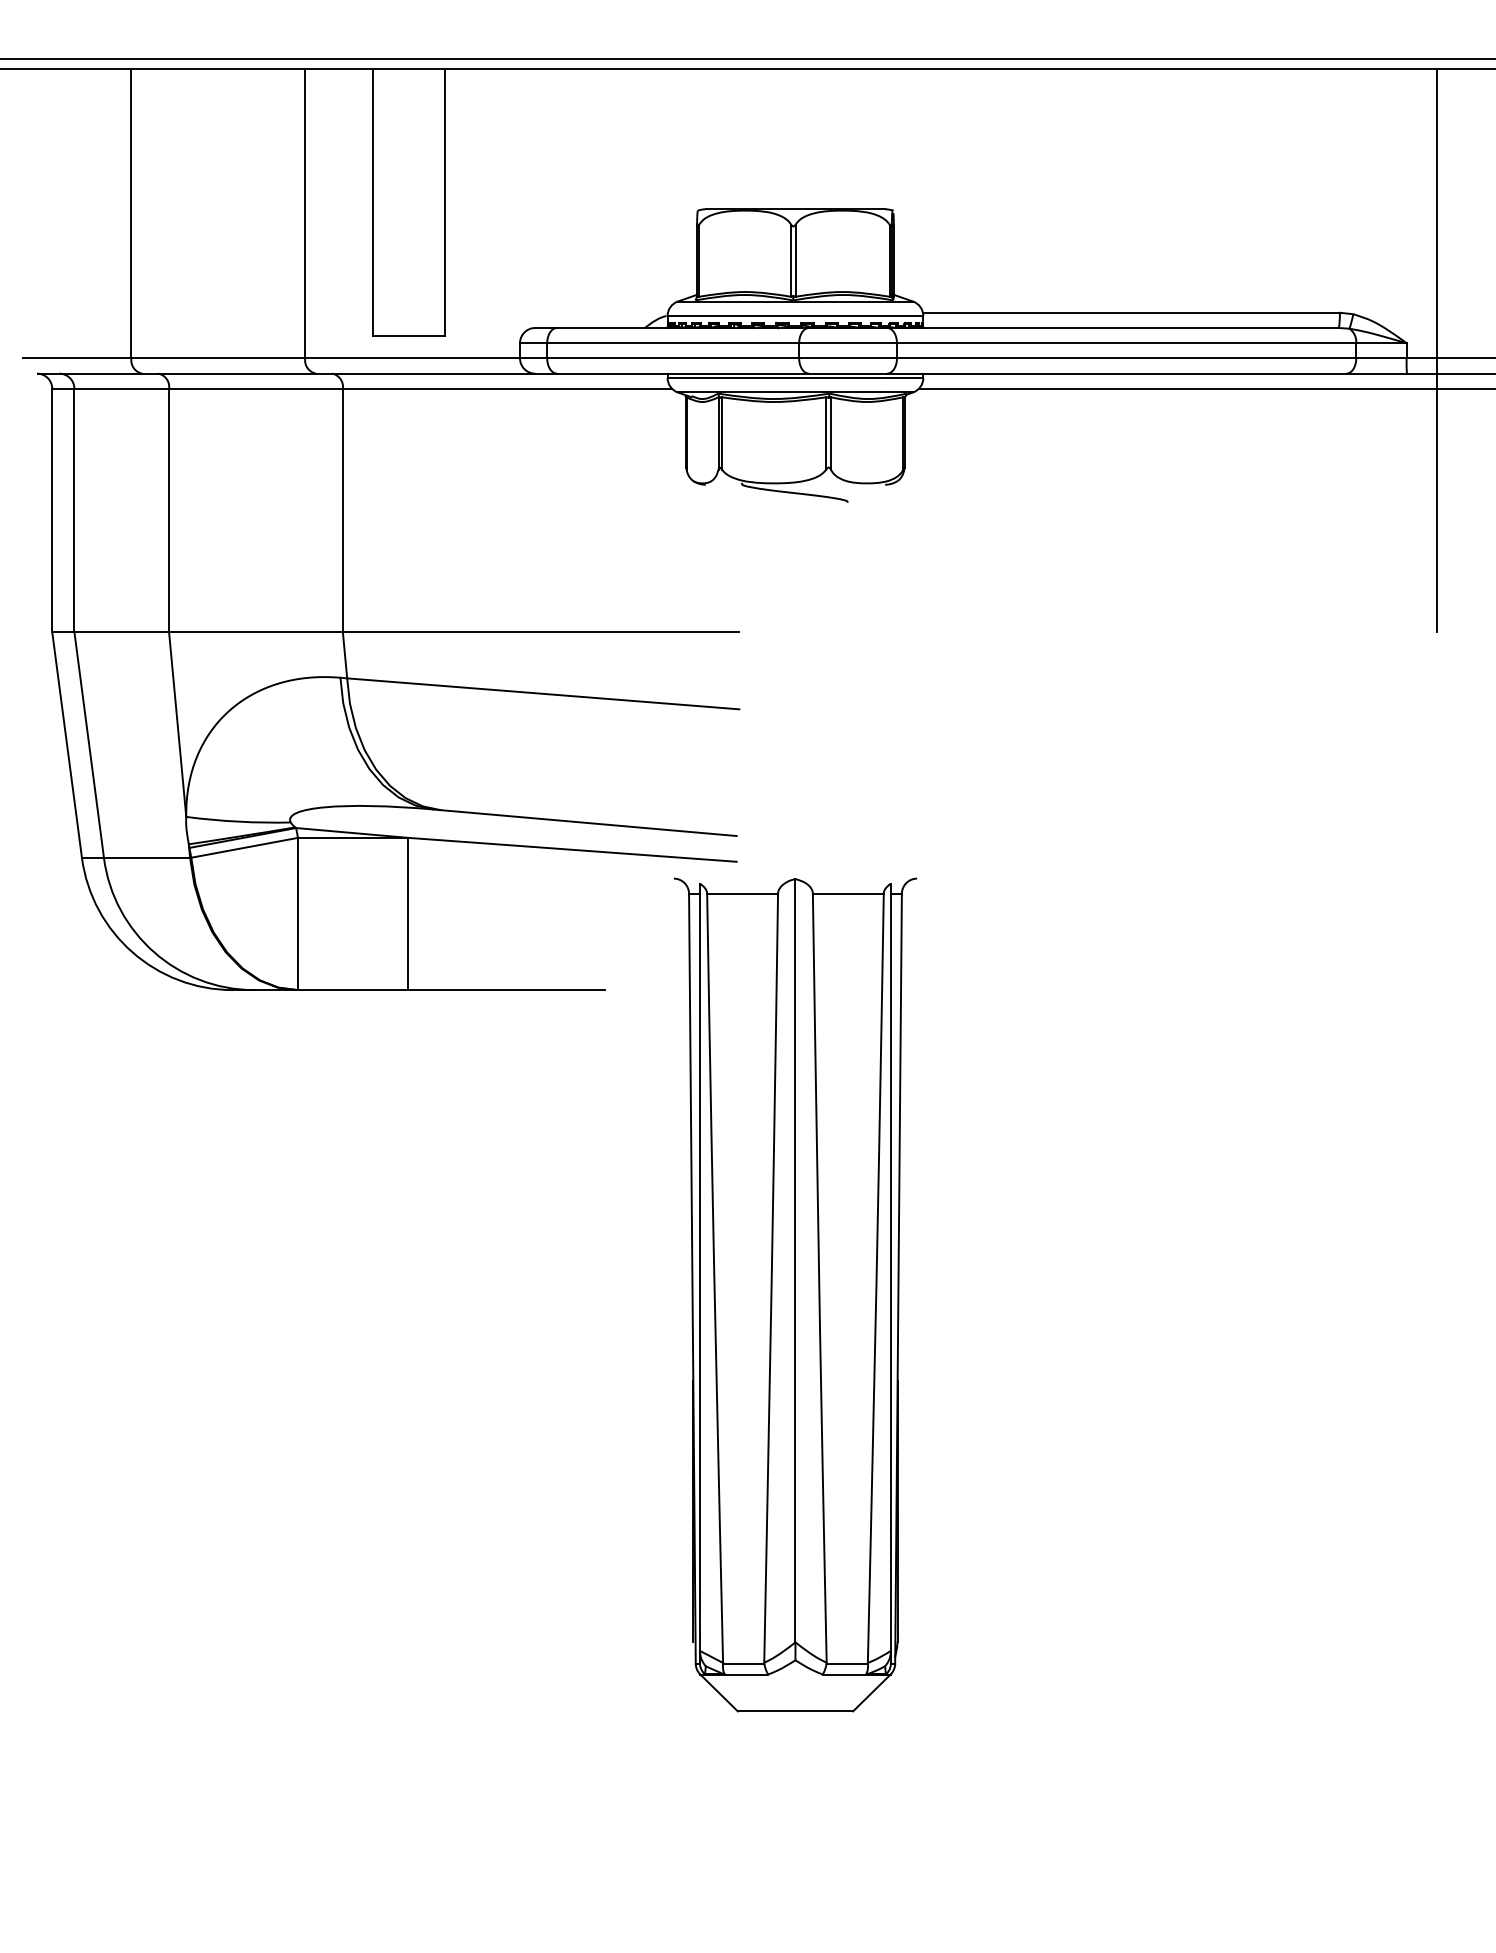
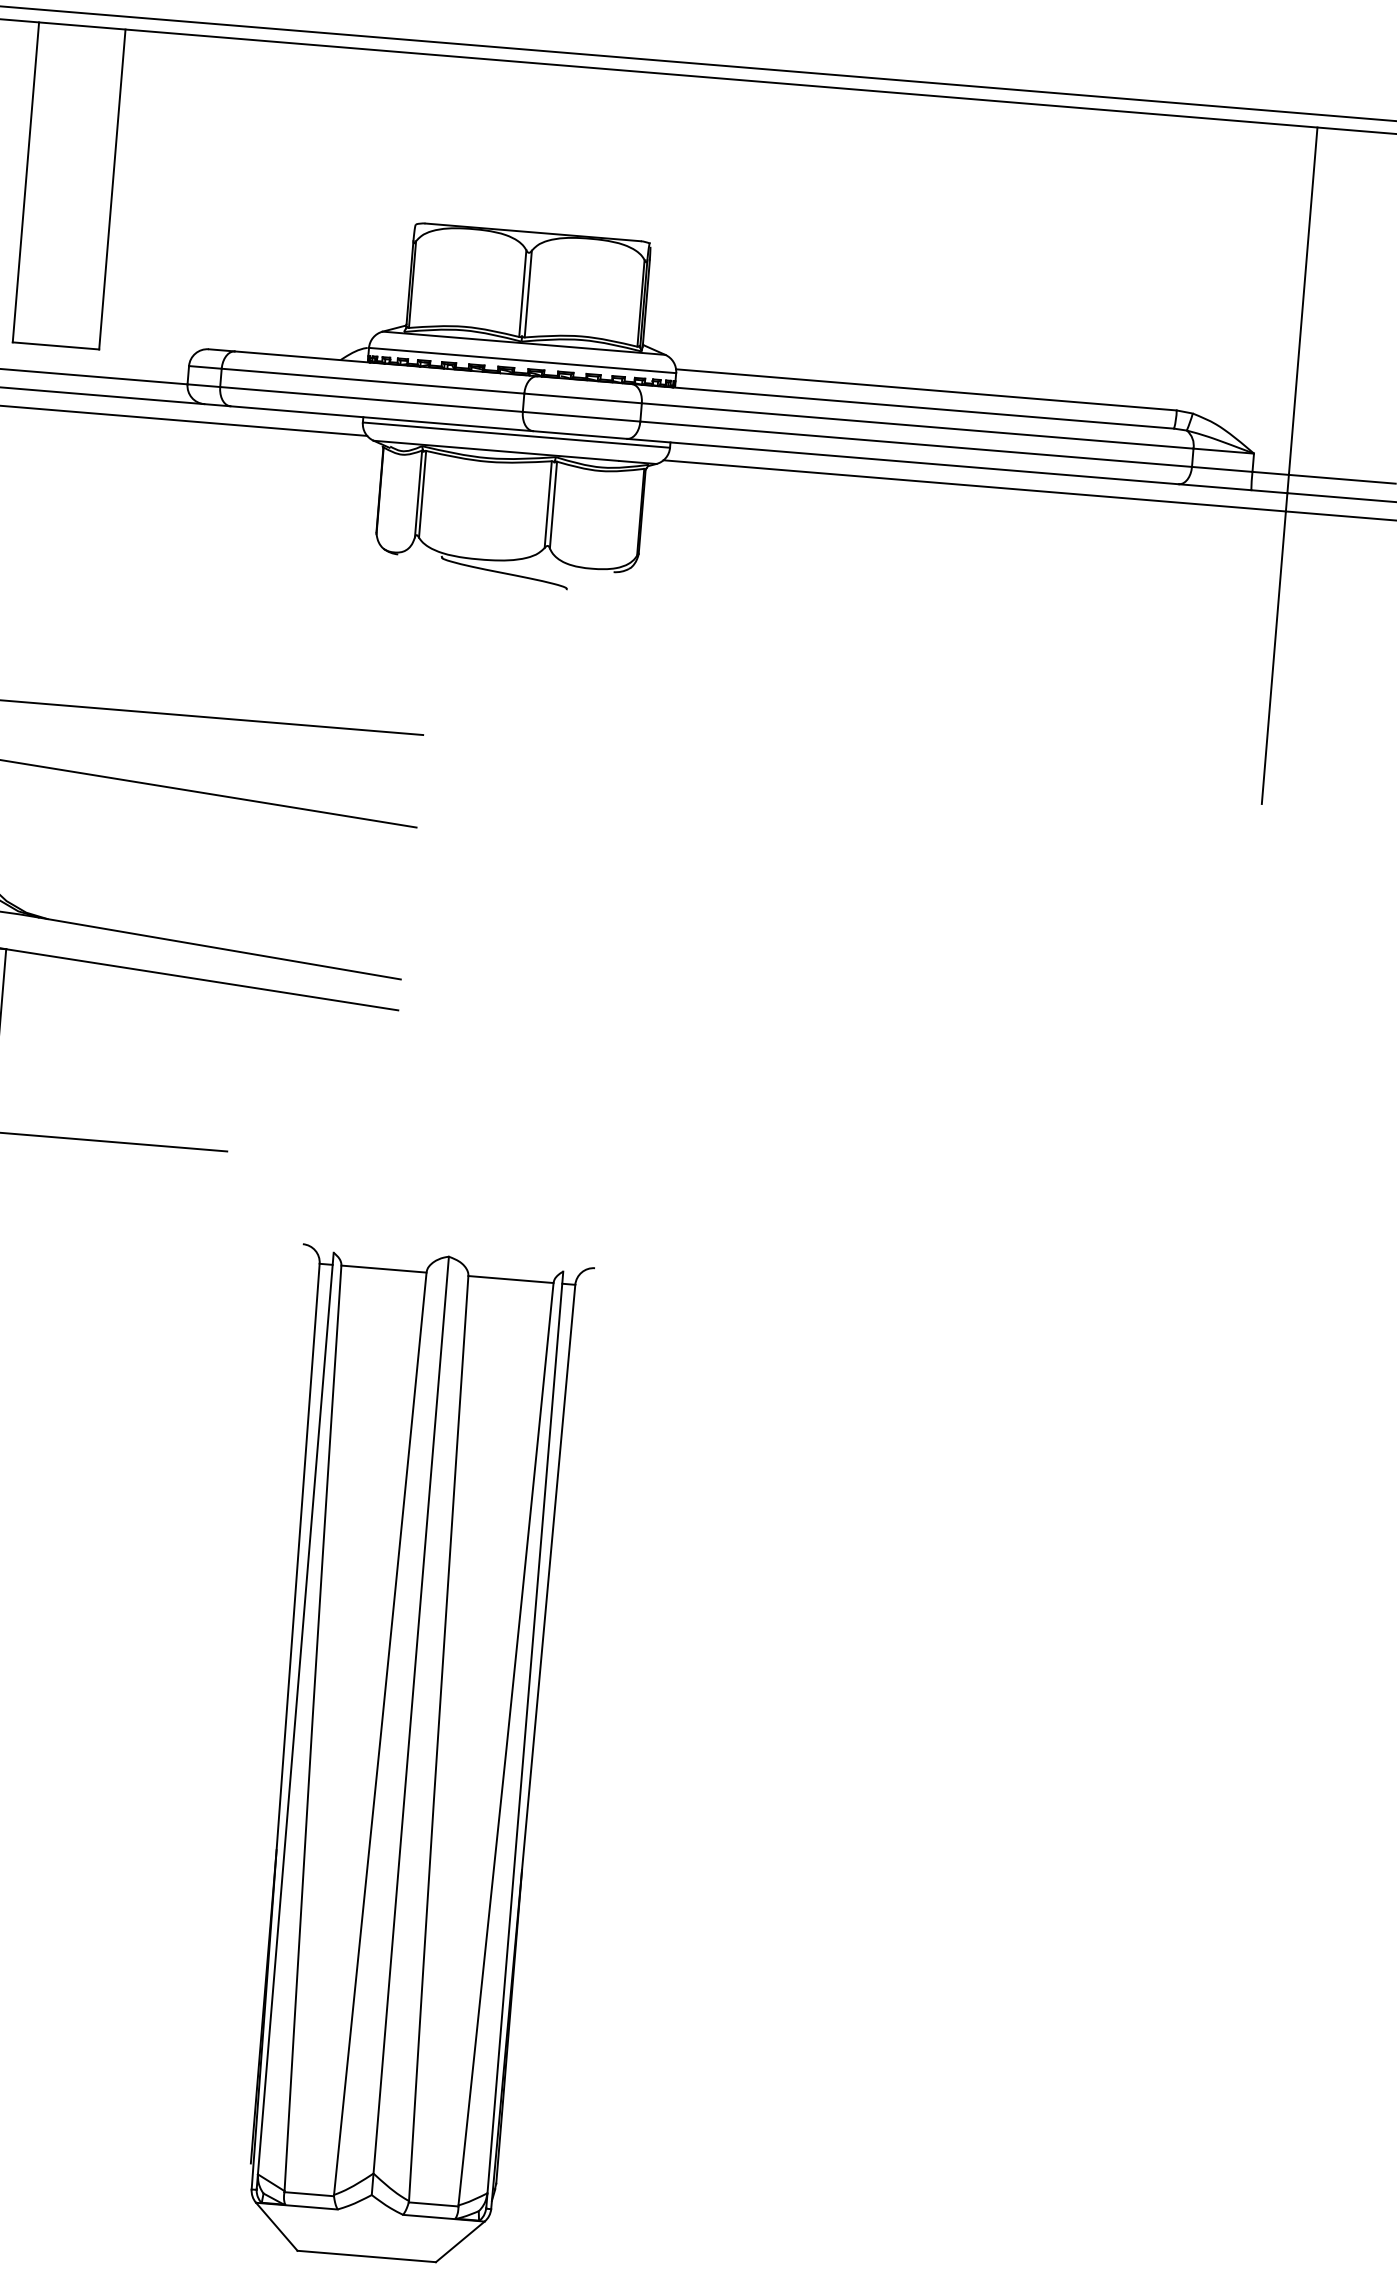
part: (795, 1294) -> (407, 1755), moved

